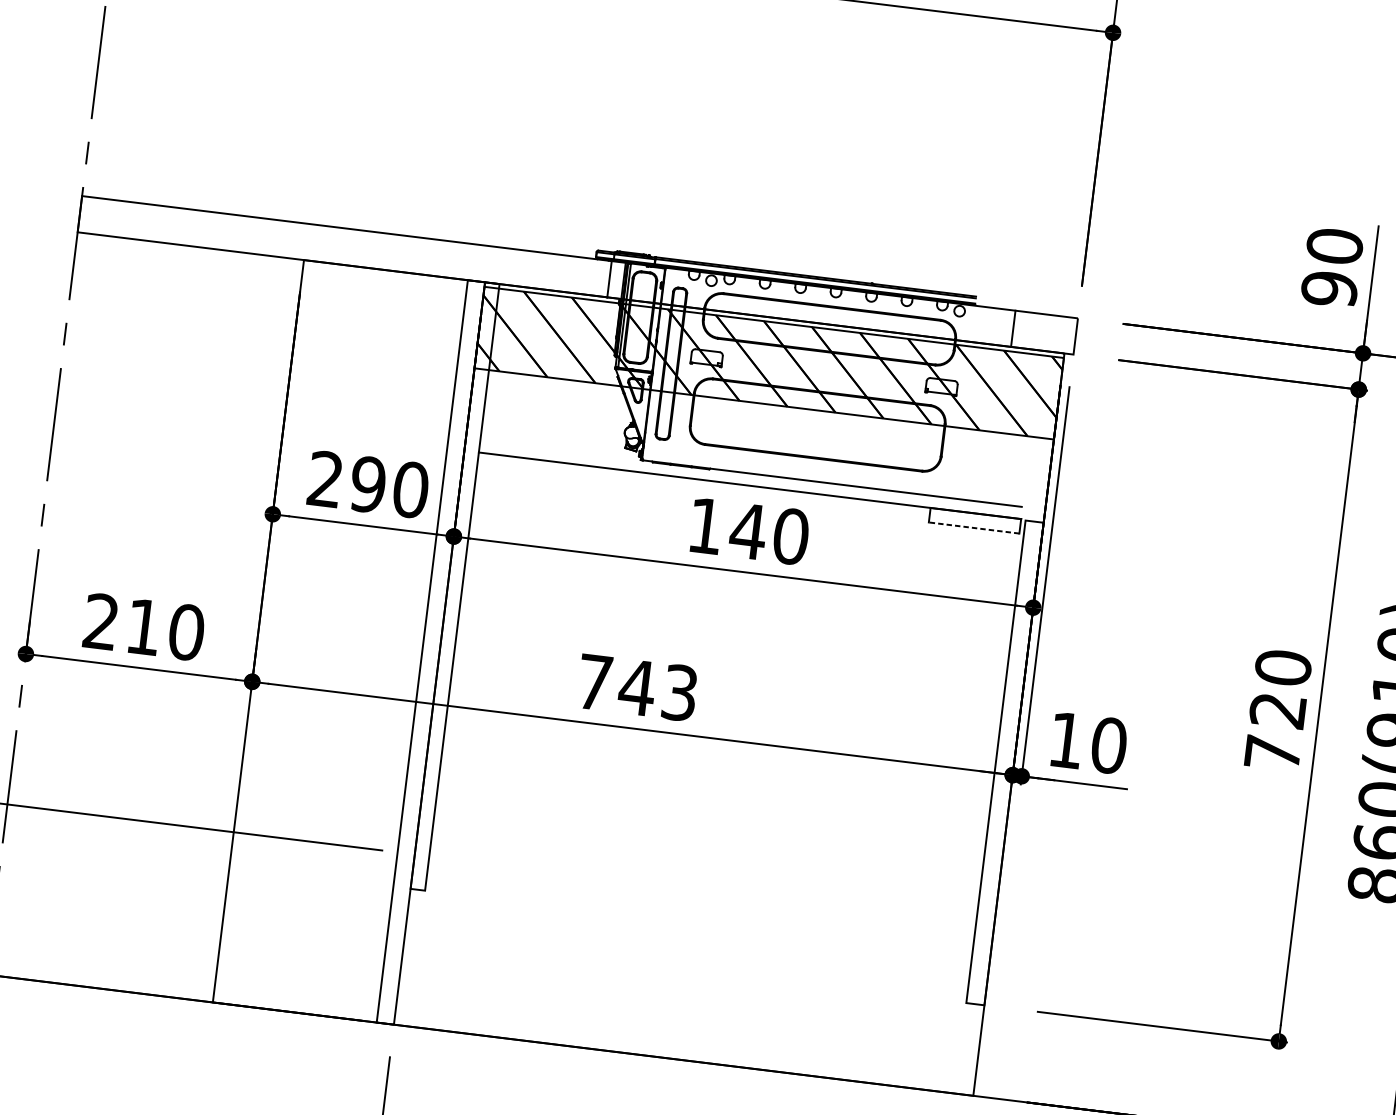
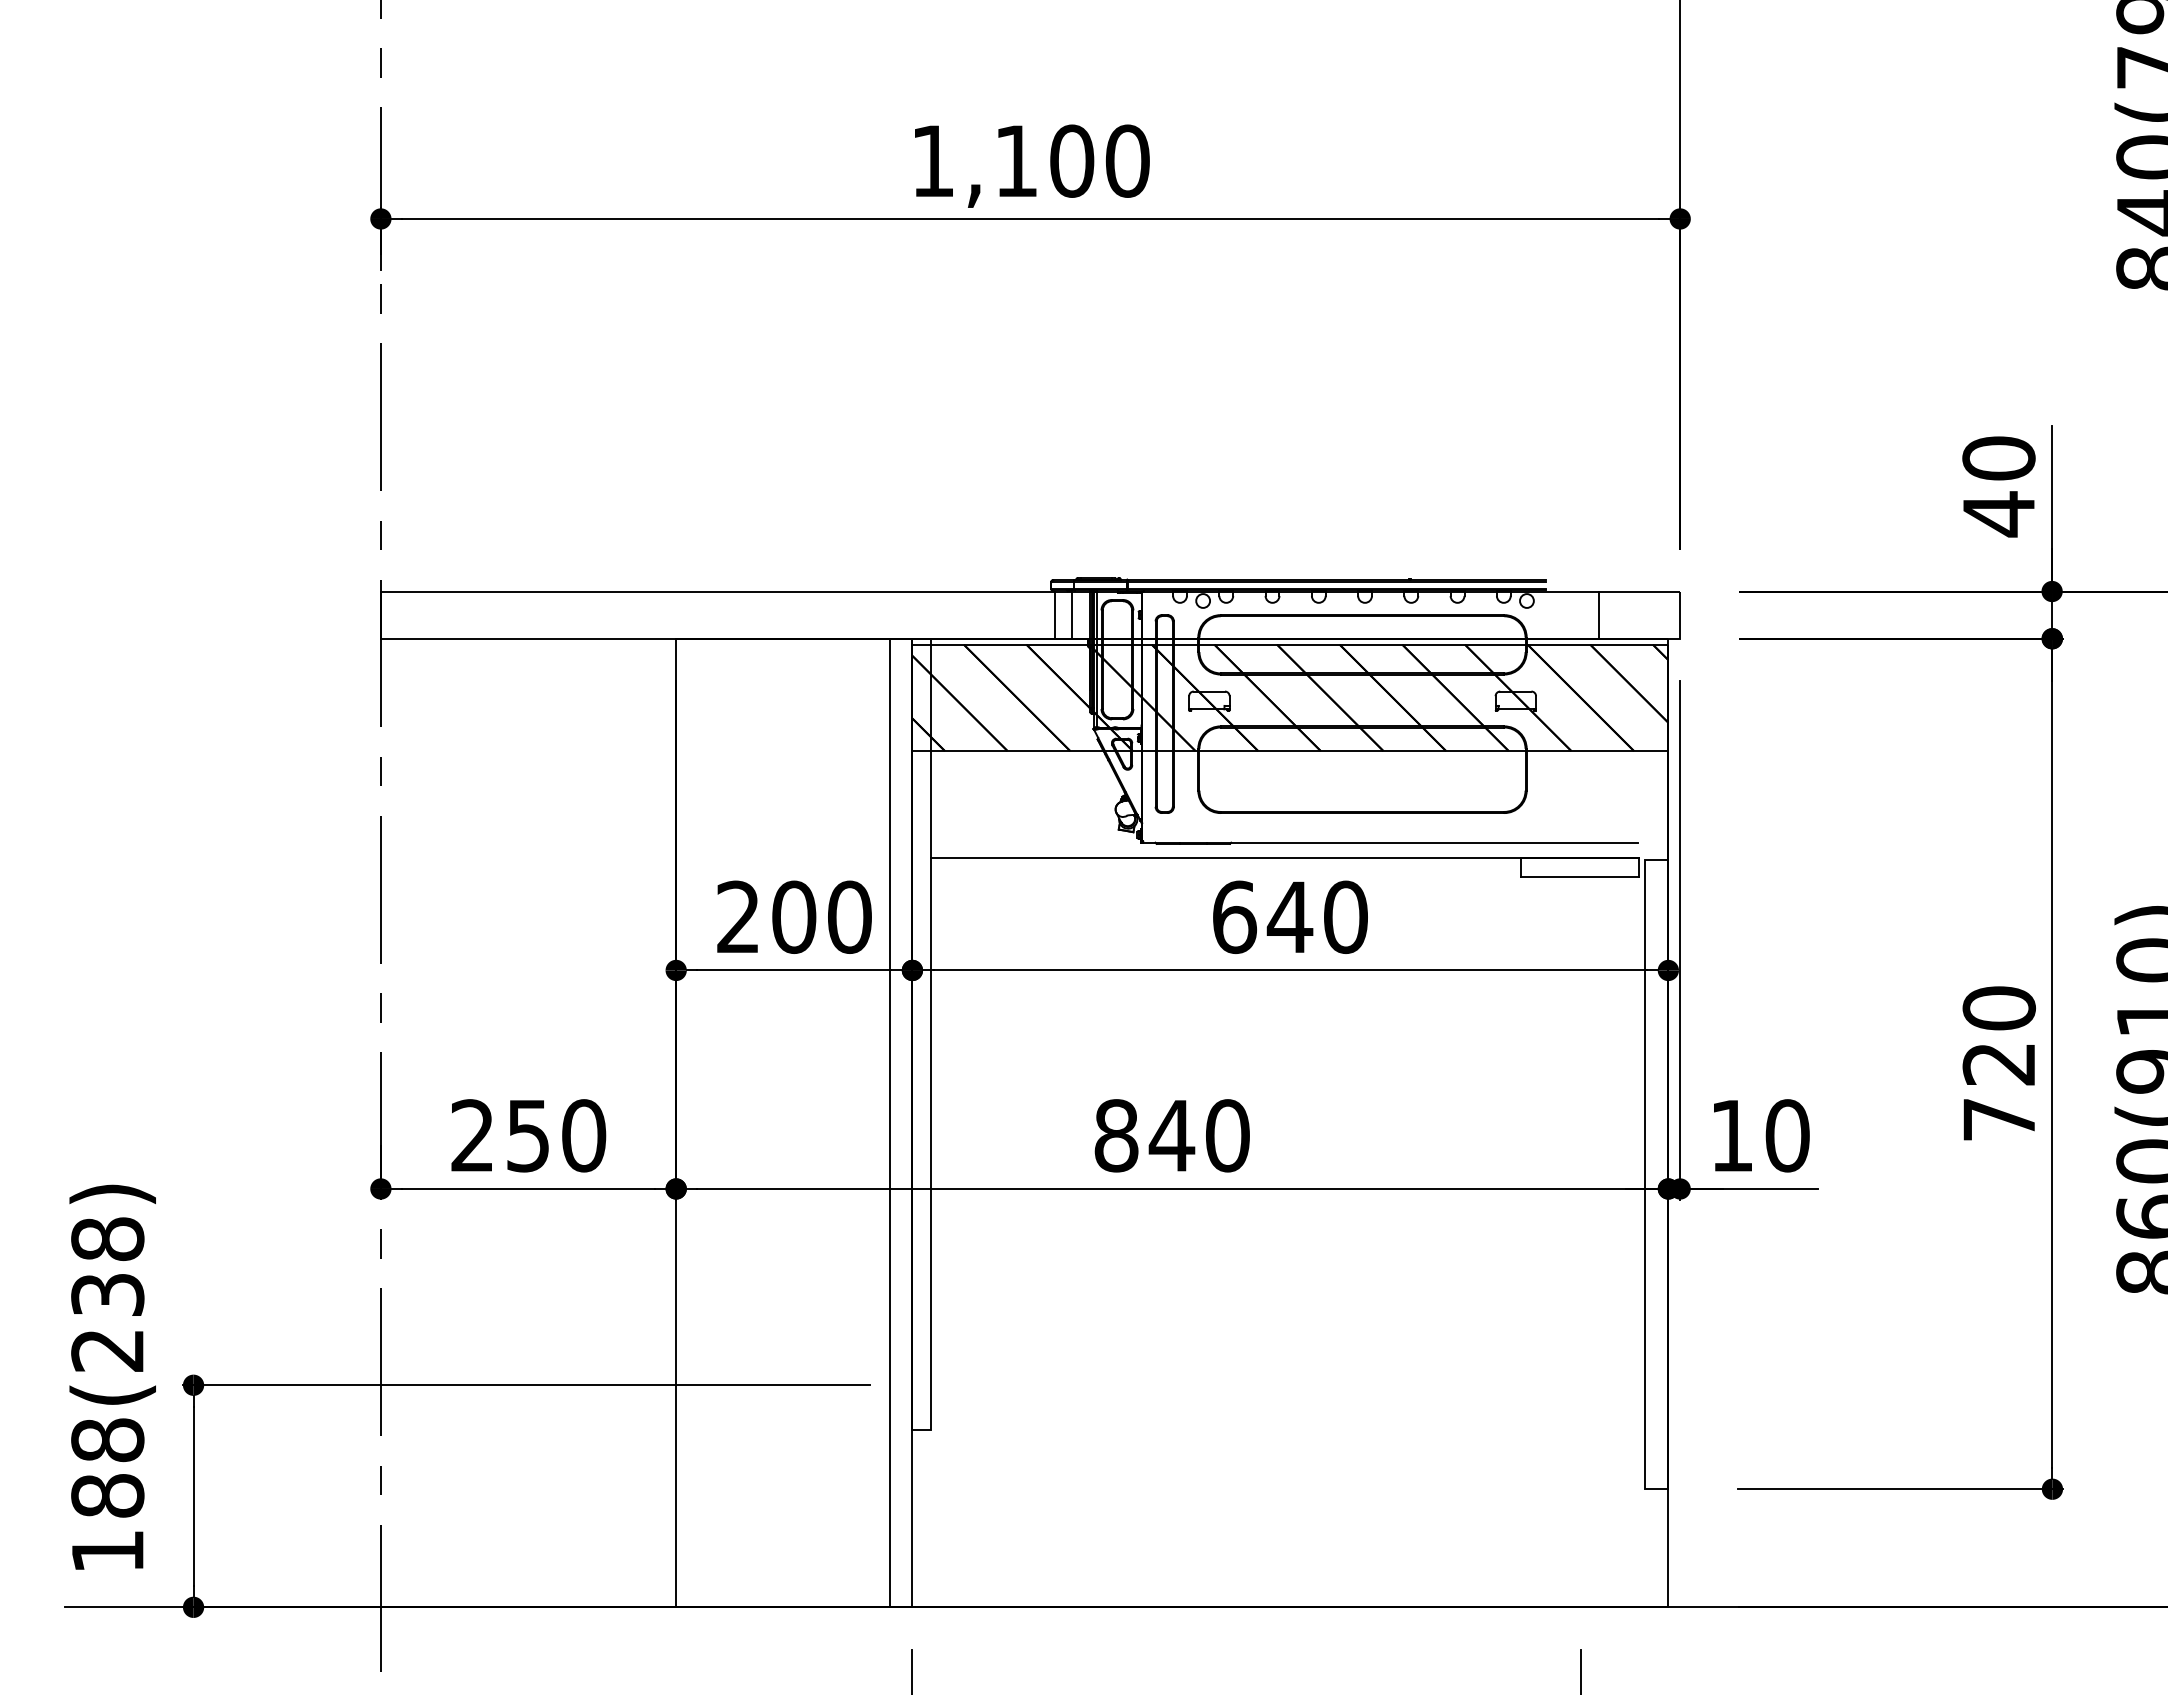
line: (597, 277) -> (1055, 614), added
text: (1329, 289) -> (1998, 514), 90 -> 40
text: (368, 484) -> (794, 916), 290 -> 200
text: (706, 526) -> (1235, 917), 140 -> 640
line: (973, 528) -> (1579, 877), dashed -> solid
text: (143, 627) -> (527, 1136), 210 -> 250
text: (636, 687) -> (1171, 1135), 743 -> 840

